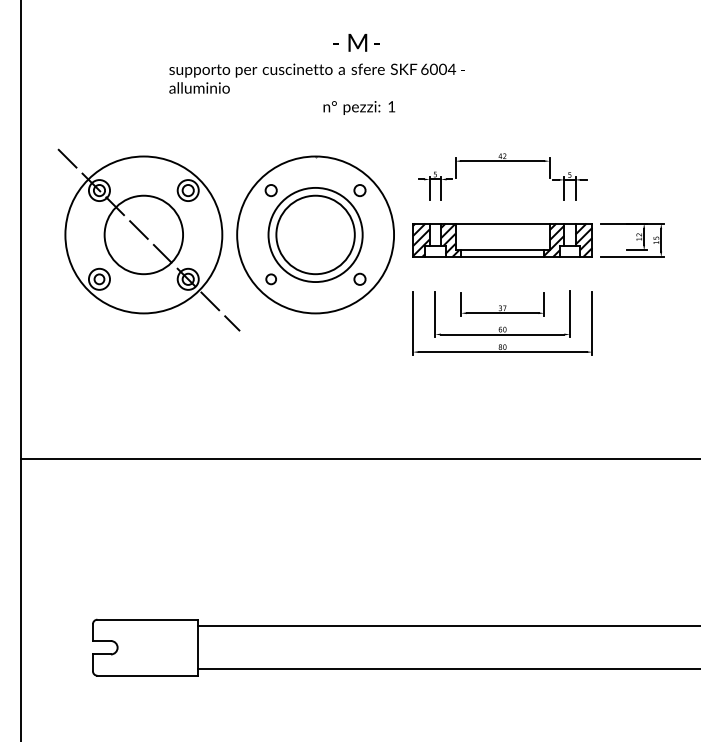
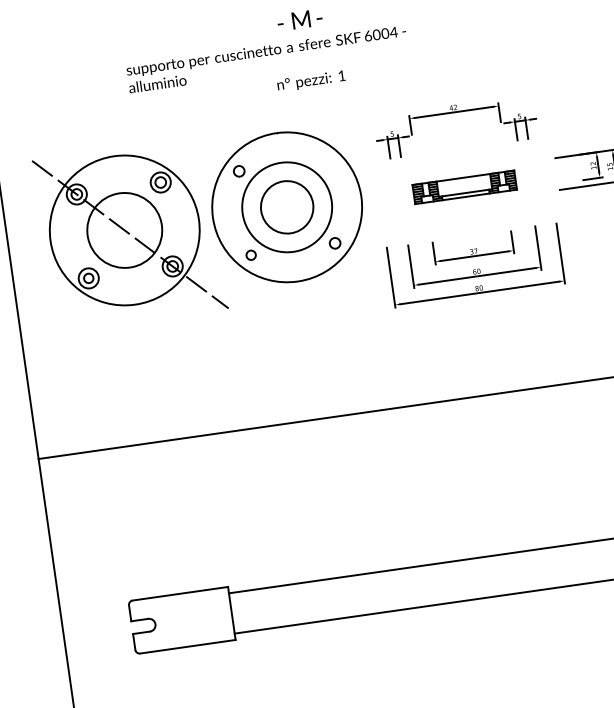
circle: (359, 190) -> (322, 159), removed
circle: (315, 234) -> (287, 206), size x0.7
part: (502, 240) -> (464, 187), size x0.6

